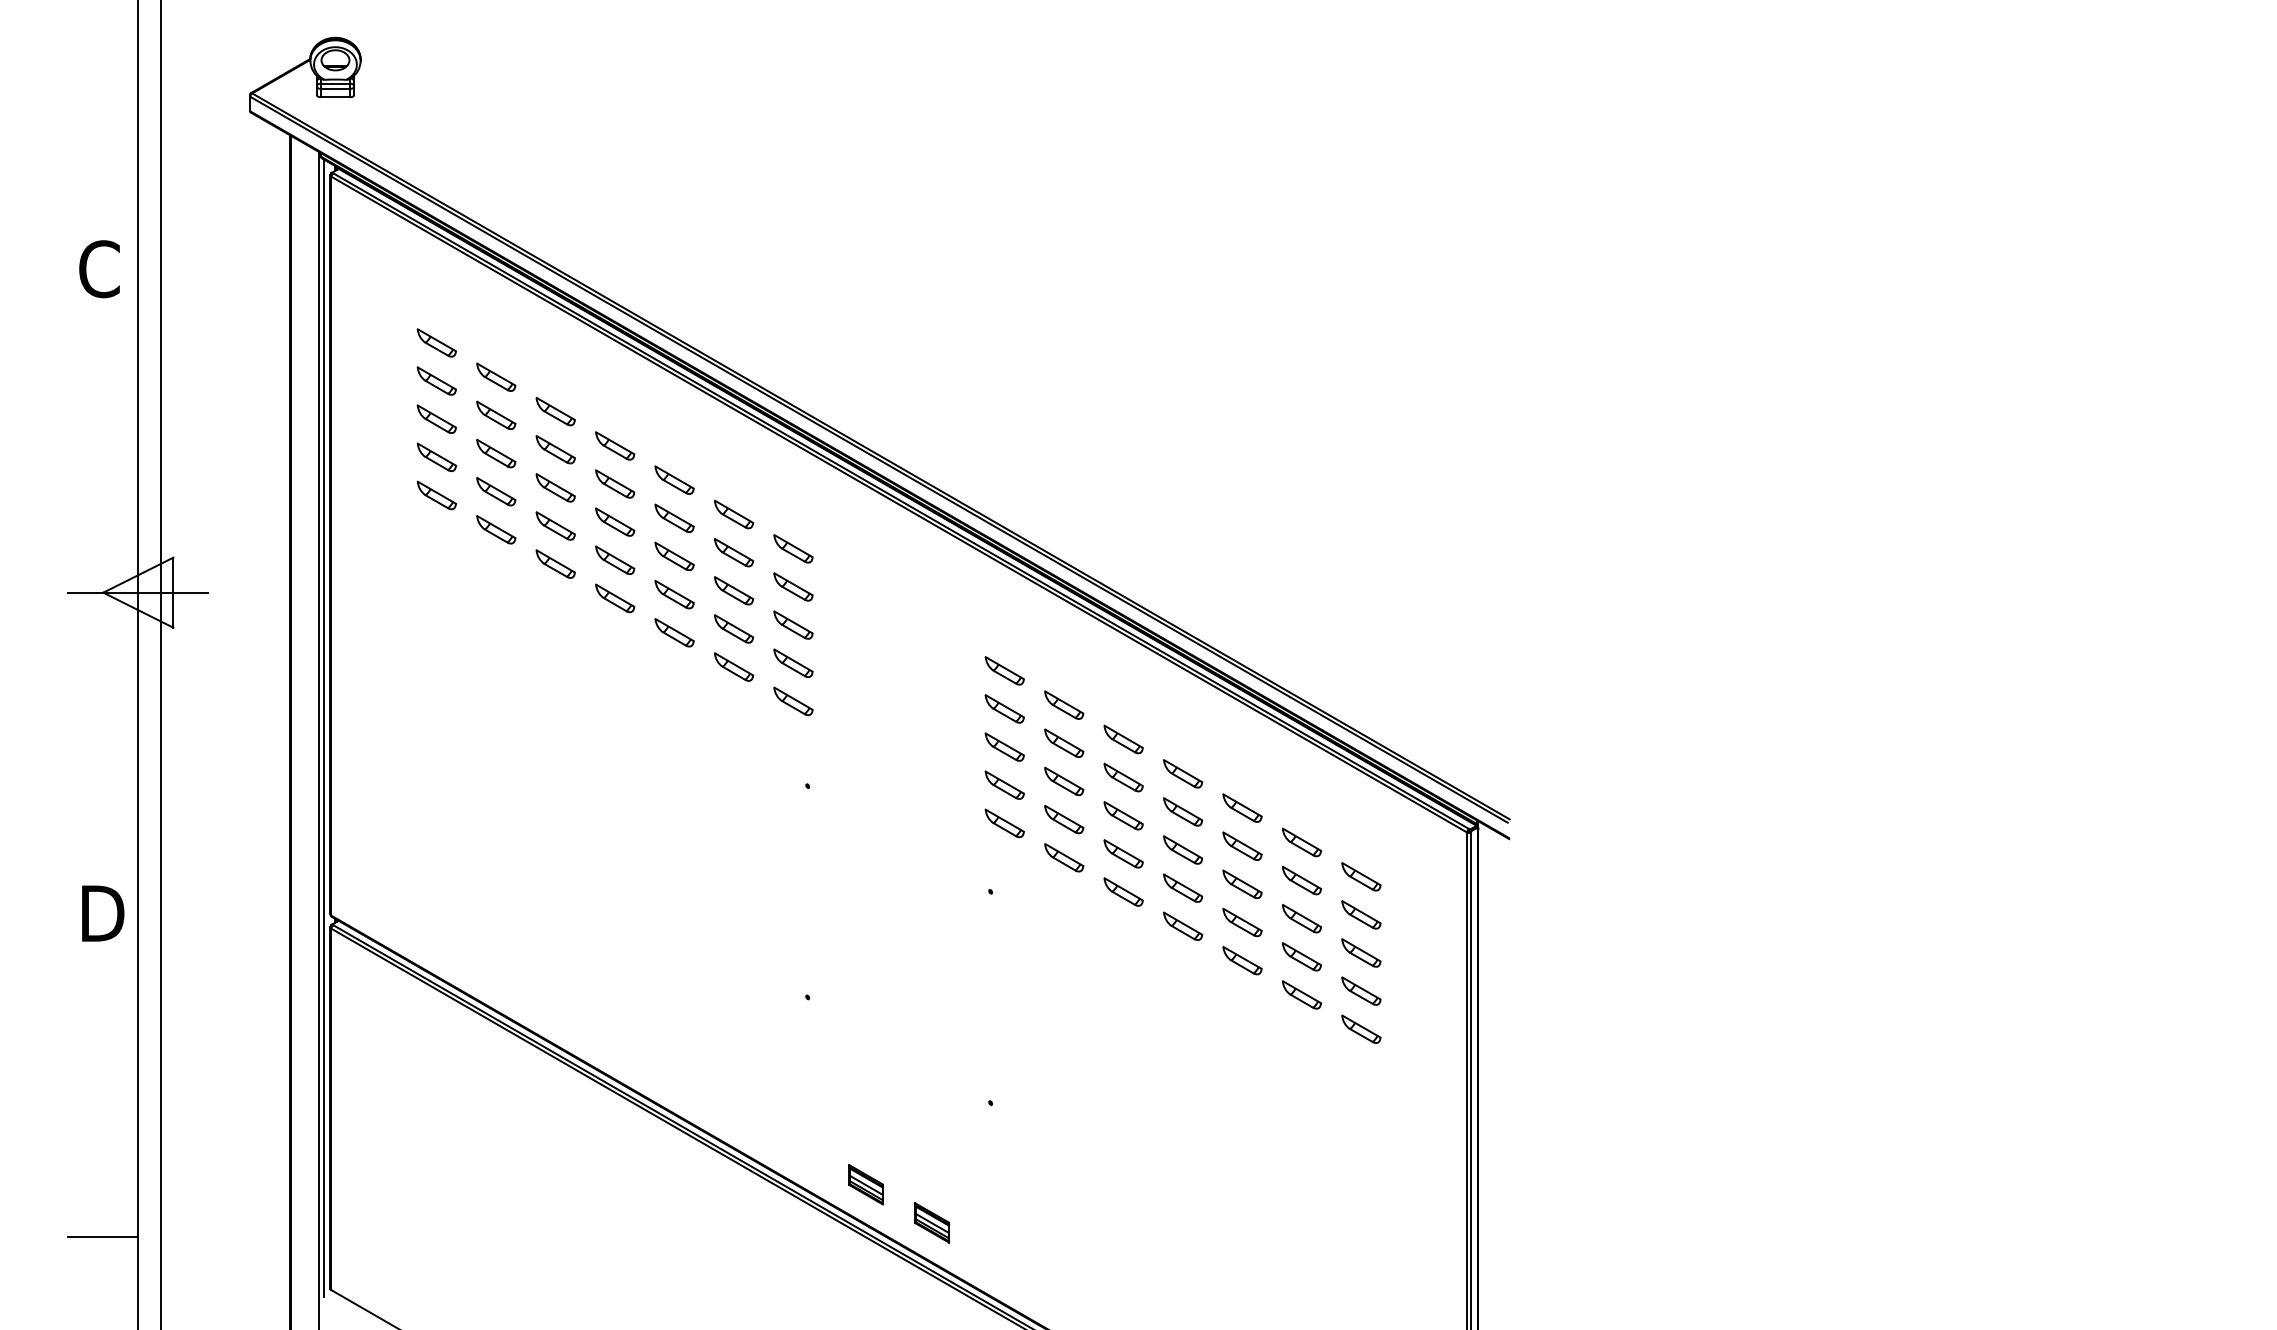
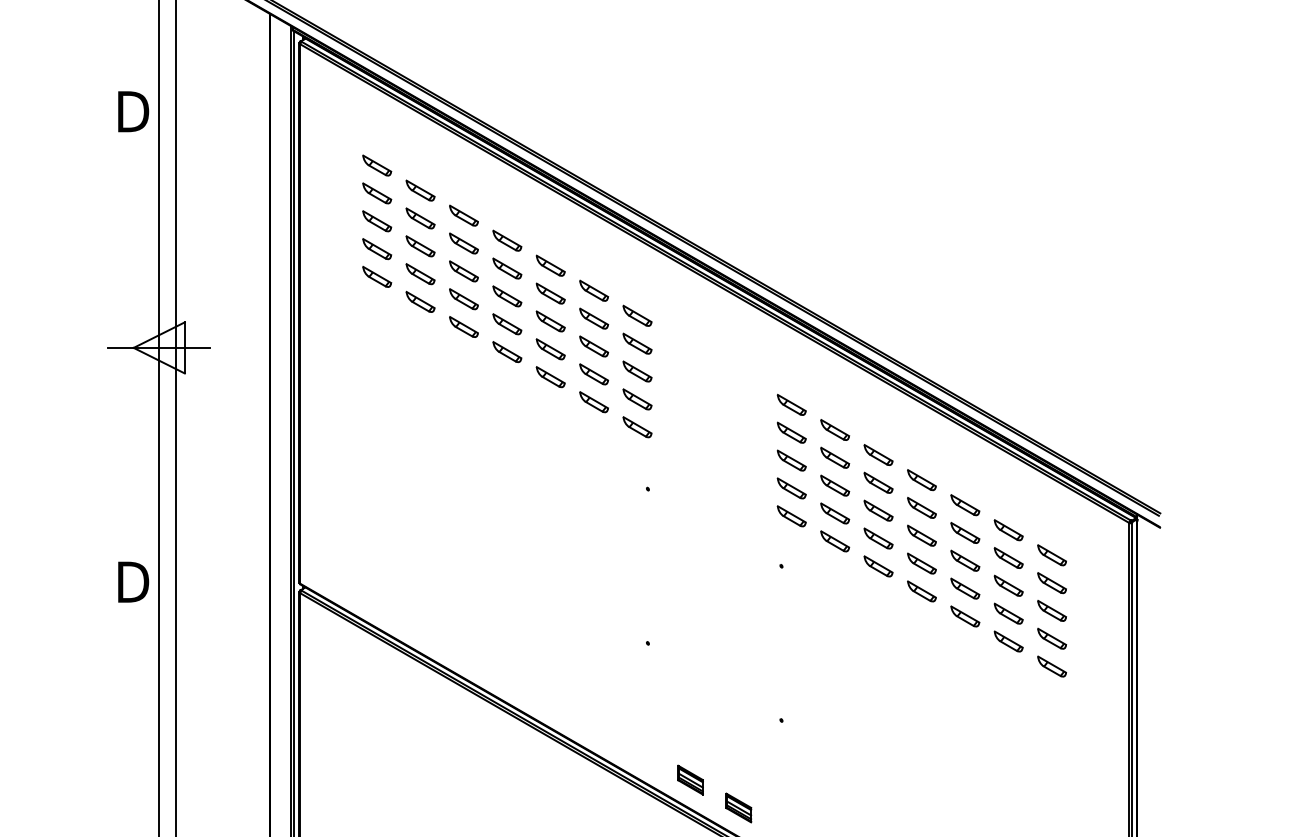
text: (101, 269) -> (132, 111), C -> D
line: (103, 1237) -> (133, 818), removed

